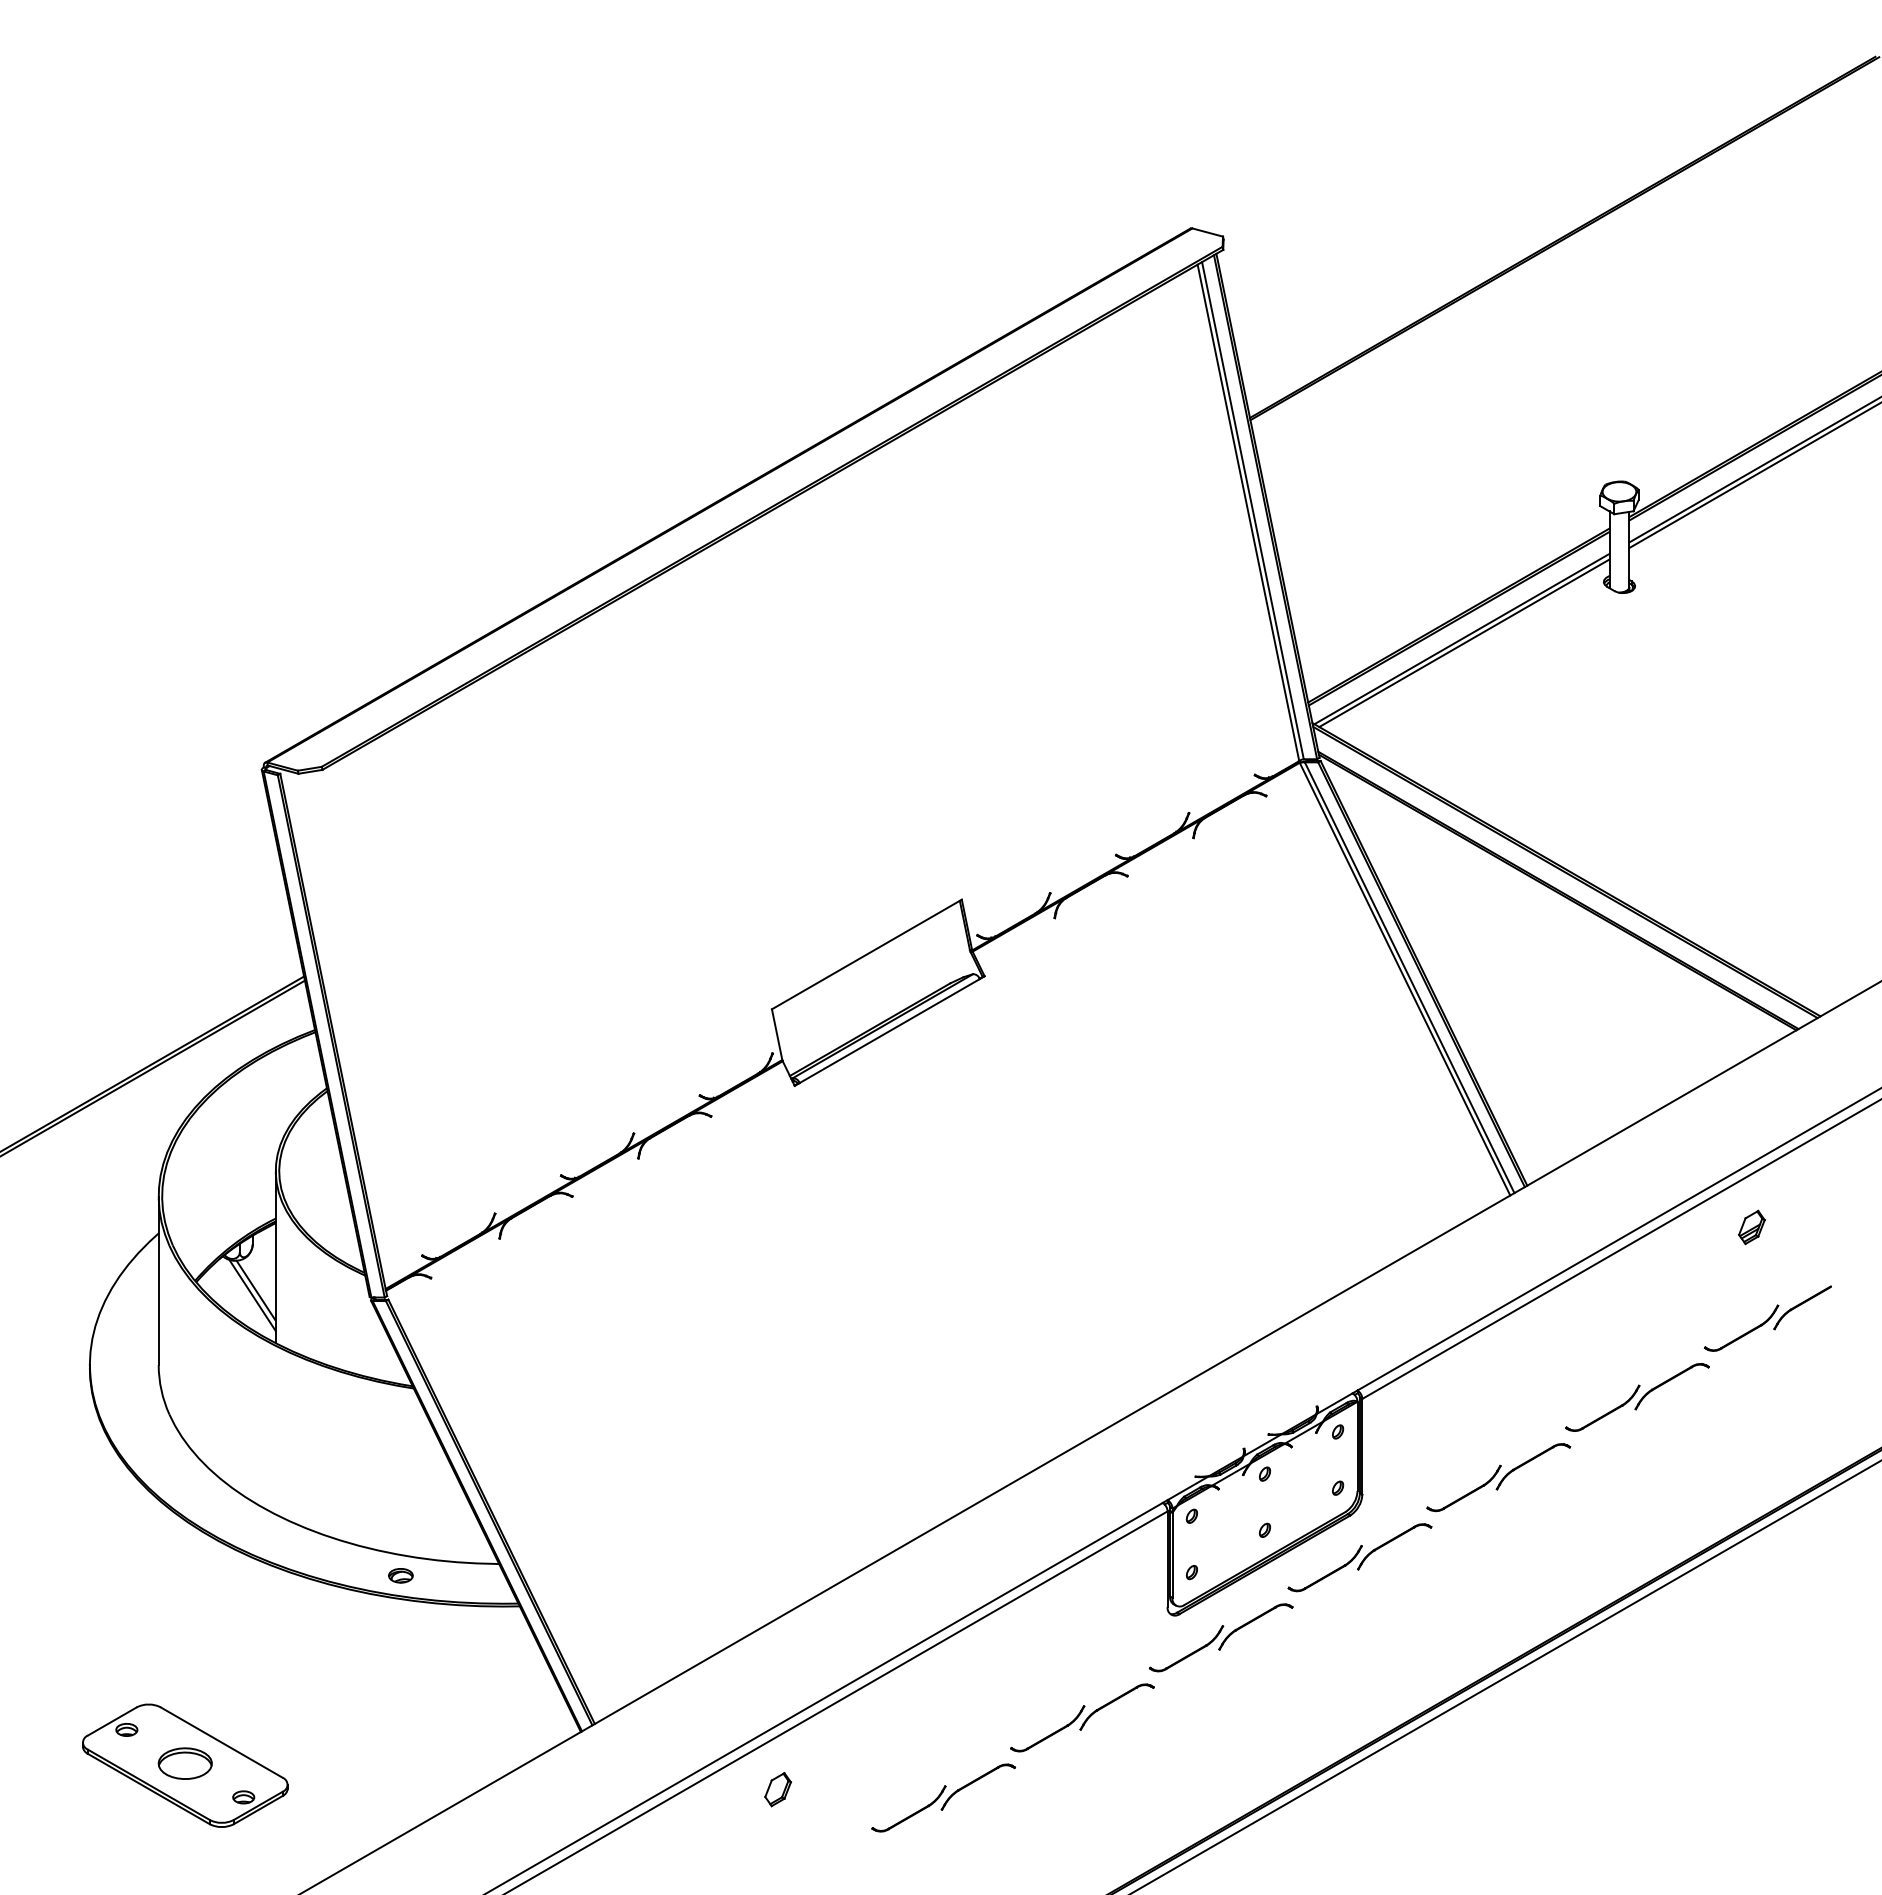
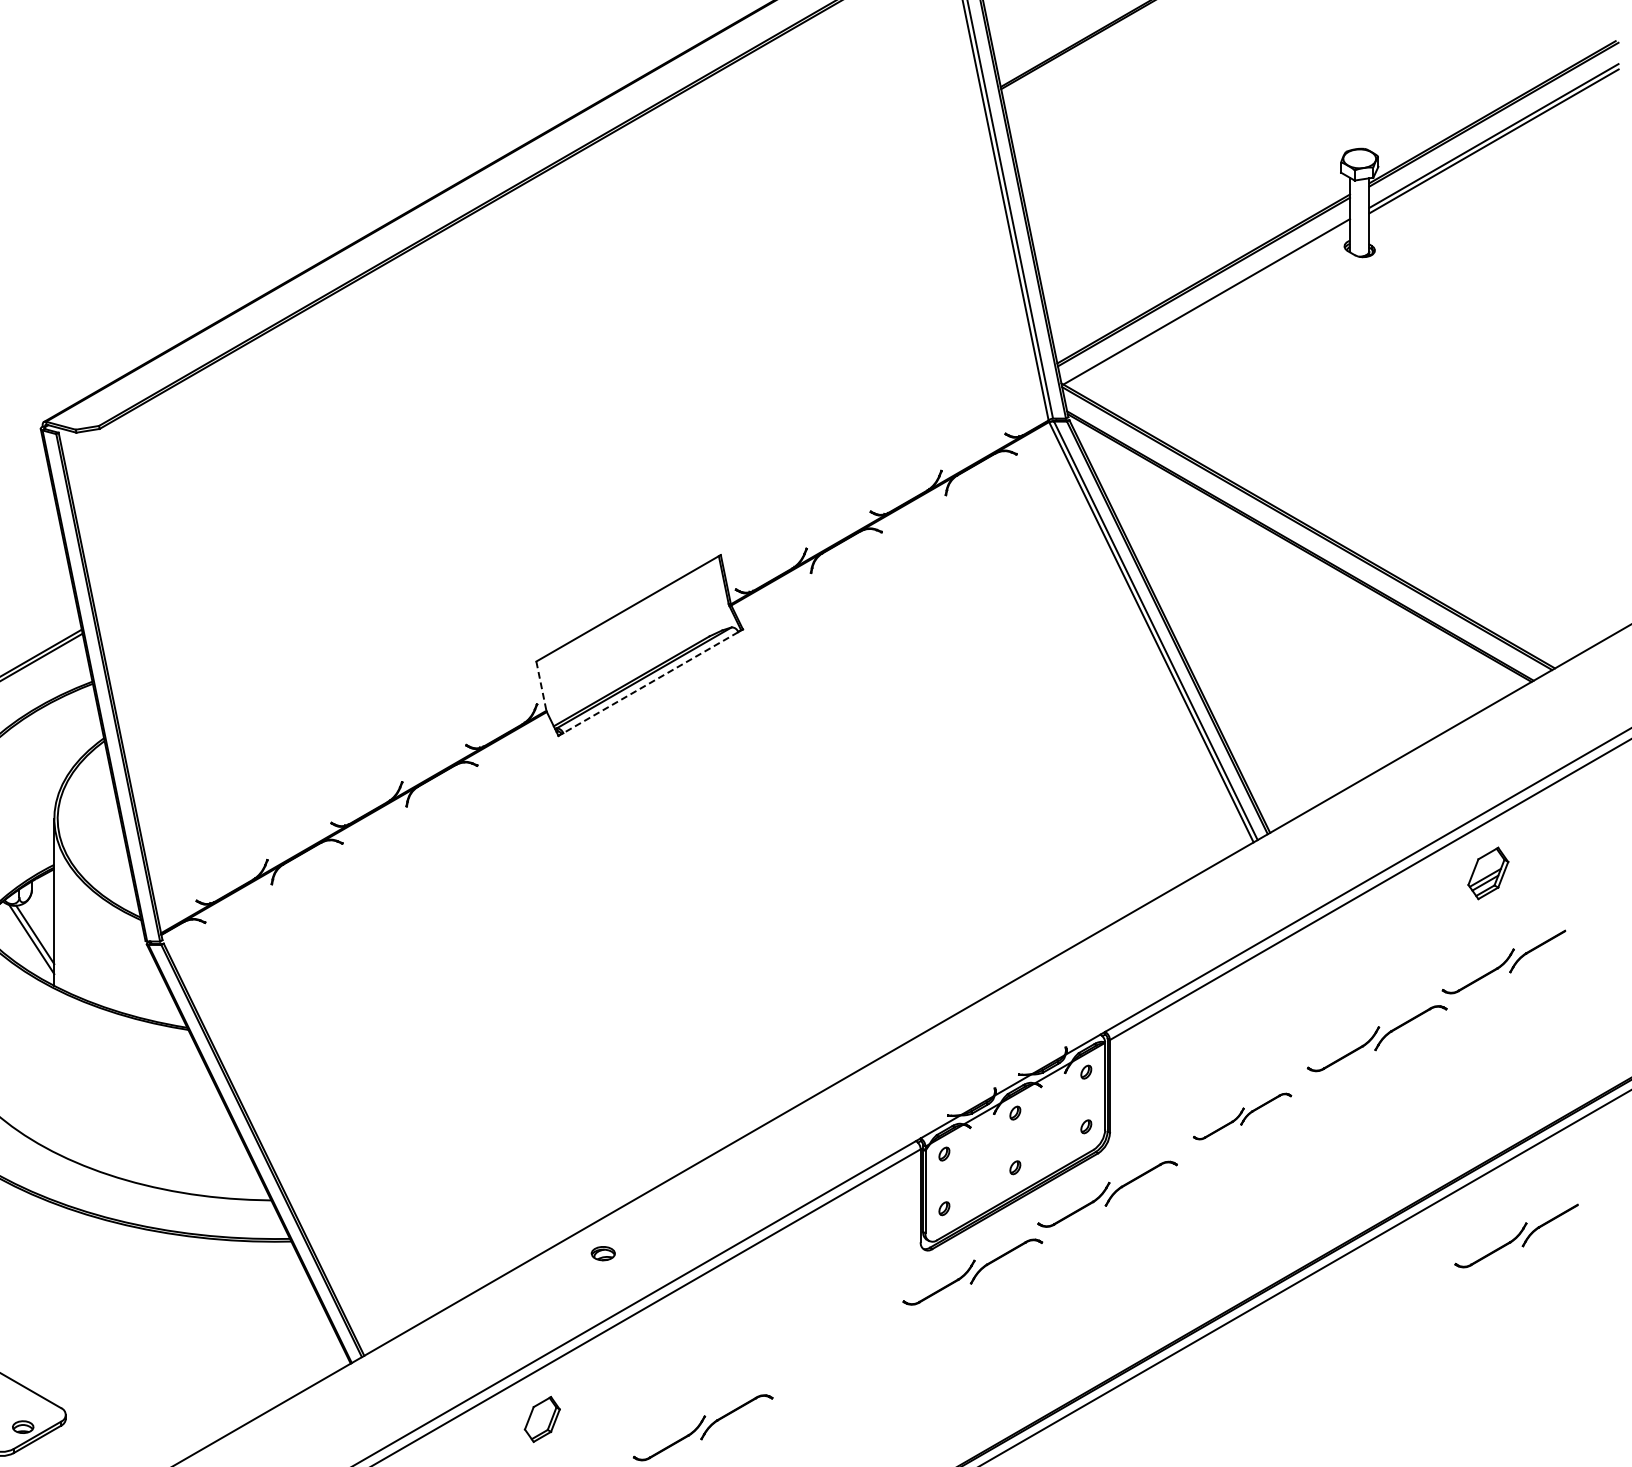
line: (1464, 643) -> (1209, 306), removed
line: (889, 1031) -> (650, 683), solid -> dashed
line: (777, 1034) -> (541, 686), solid -> dashed
part: (1751, 1227) -> (1487, 873), size x1.6
part: (1498, 1477) -> (1242, 1116), size x0.7
part: (400, 1575) -> (602, 1253), moved
part: (1780, 1600) -> (1516, 1235), added
part: (1082, 1717) -> (838, 1349), removed
part: (777, 1789) -> (541, 1419), size x1.4

